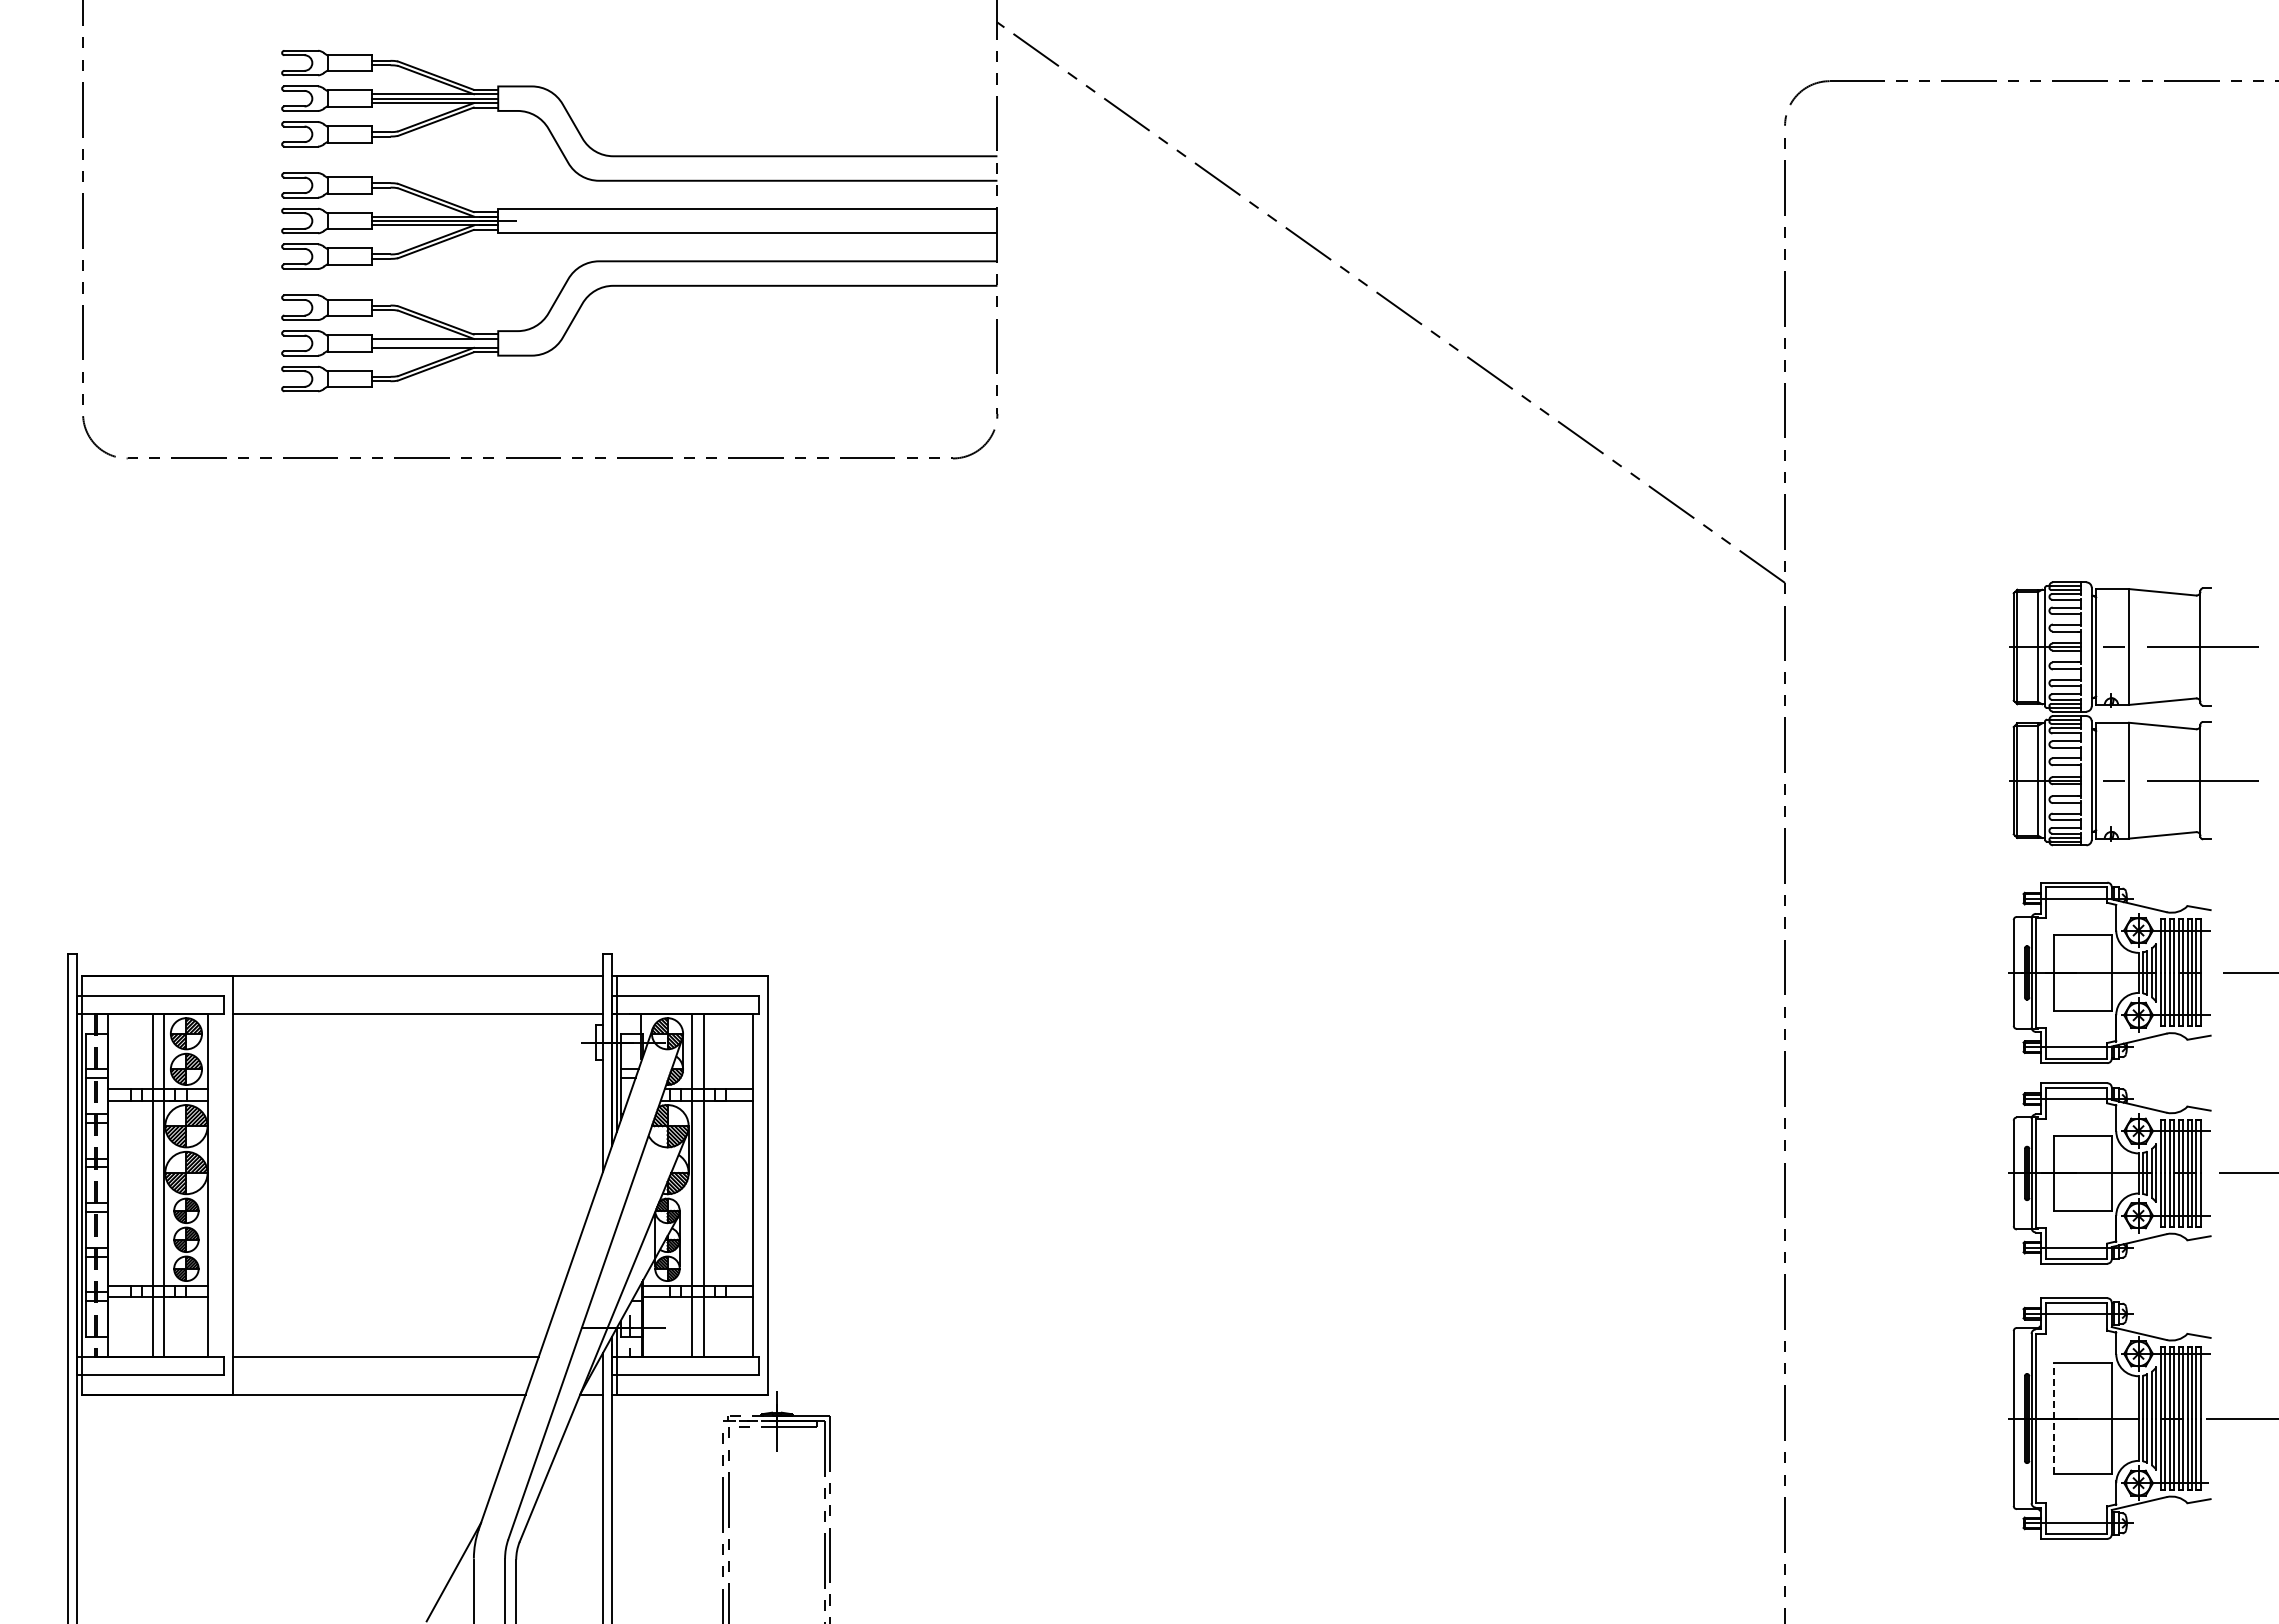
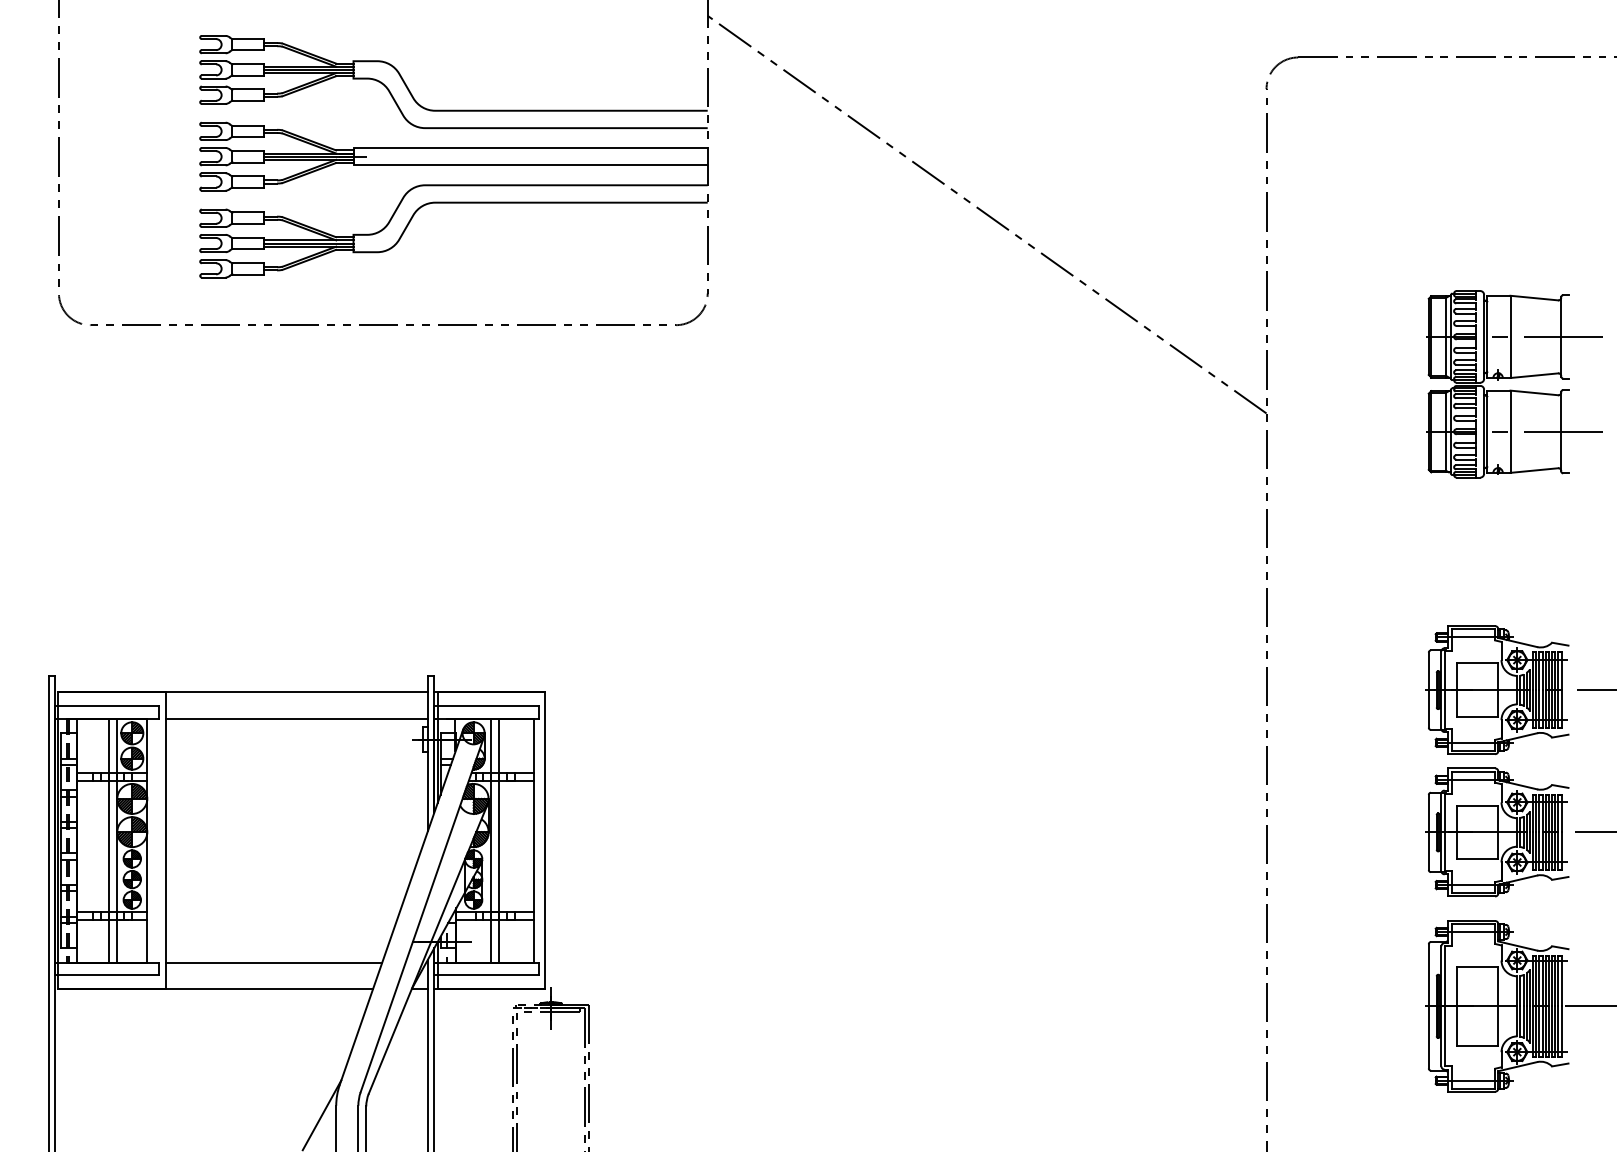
line: (435, 343) -> (309, 243), added
part: (2133, 705) -> (1513, 378), moved
line: (2053, 1418) -> (1456, 1006), dashed -> solid

